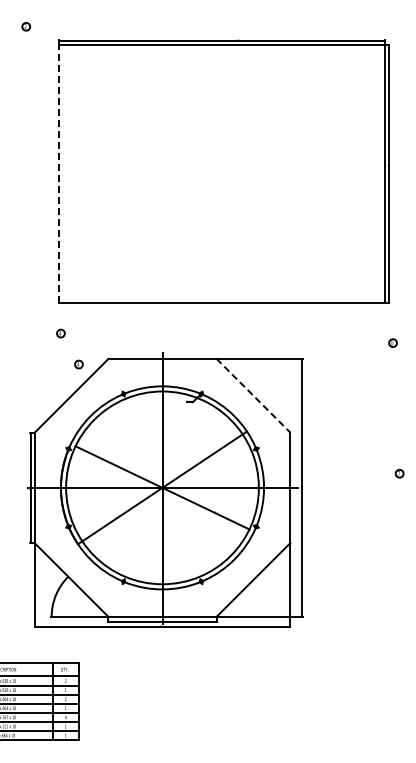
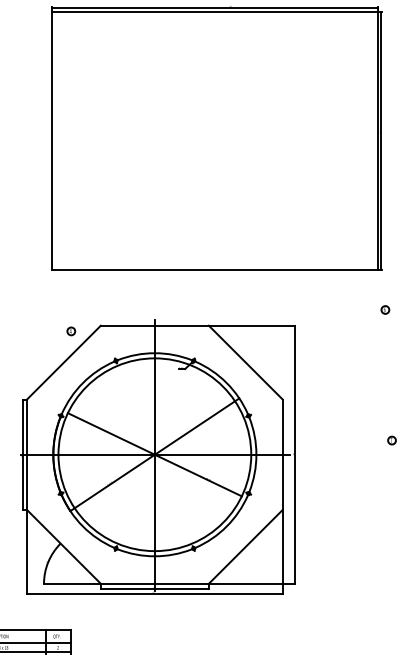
line: (59, 173) -> (51, 140), dashed -> solid
part: (60, 333) -> (52, 300), removed
line: (253, 396) -> (245, 363), dashed -> solid

